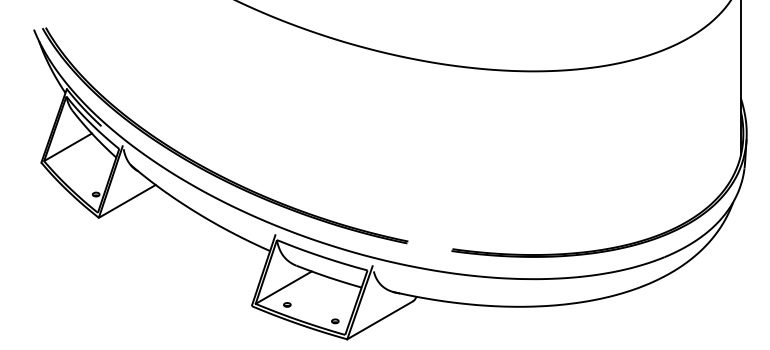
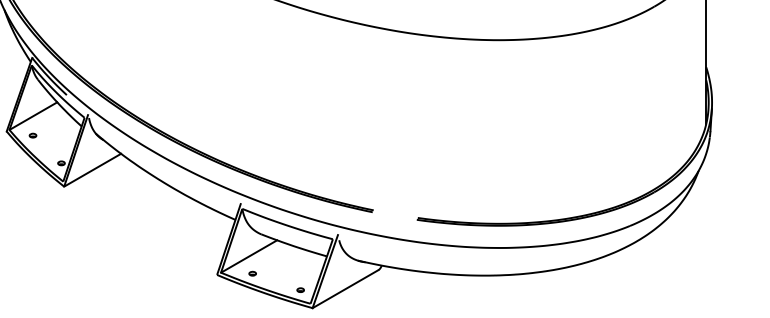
part: (67, 166) -> (32, 135), added

